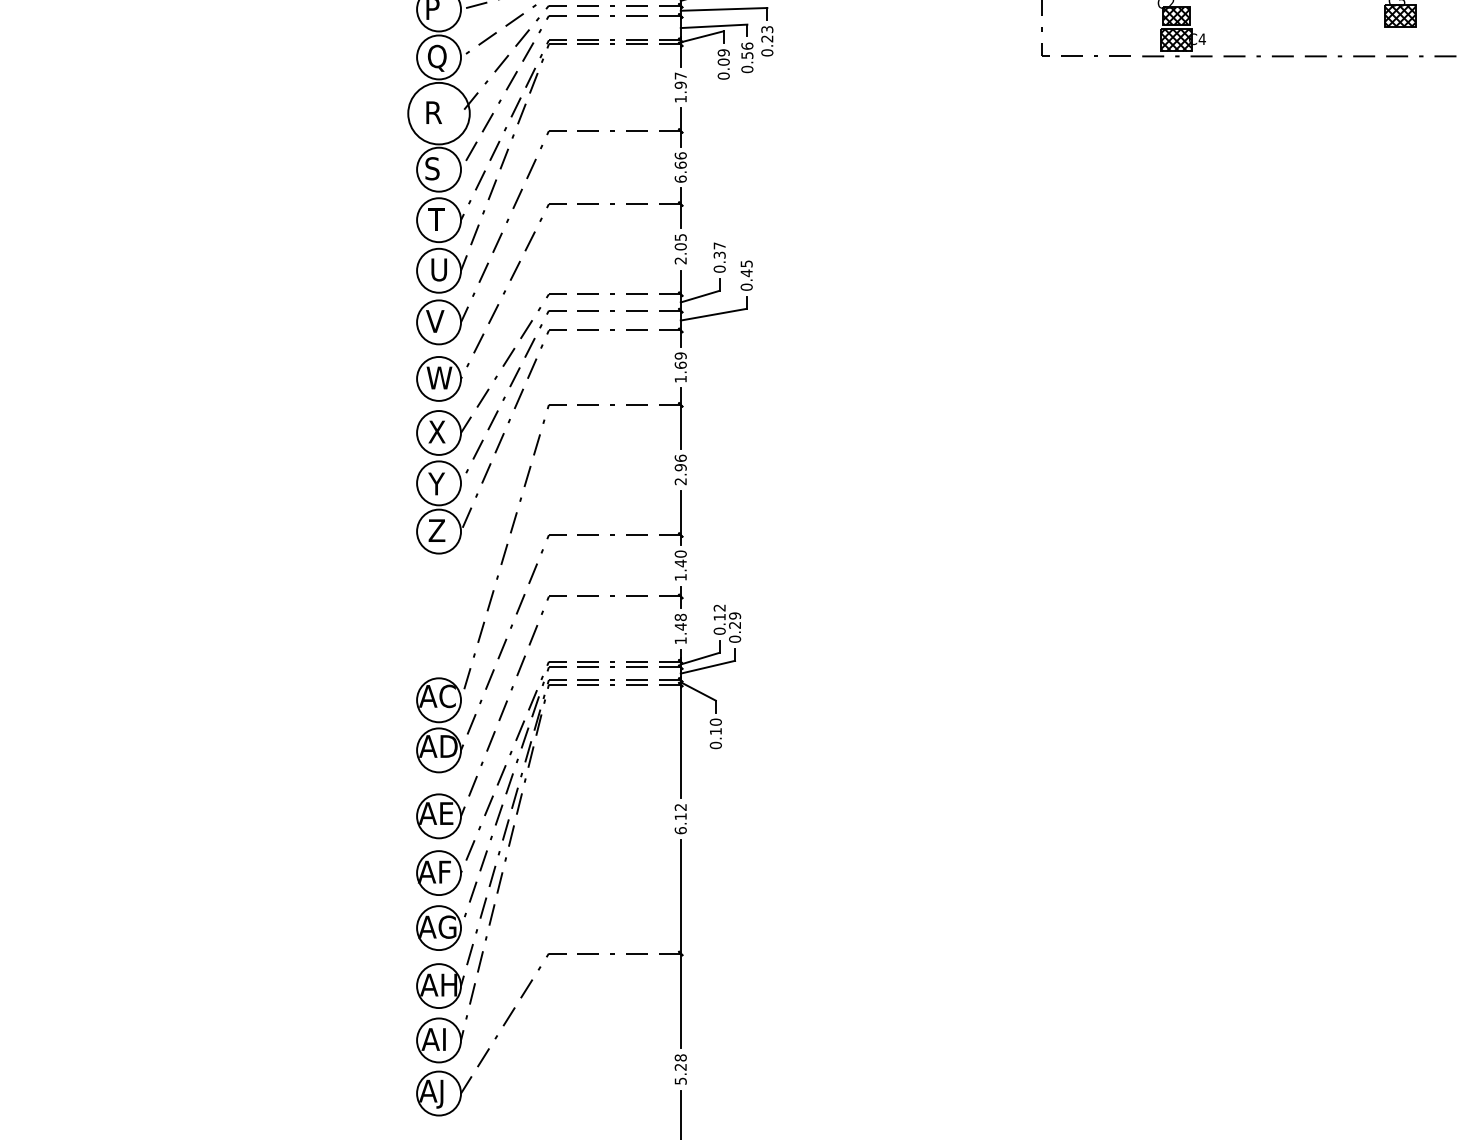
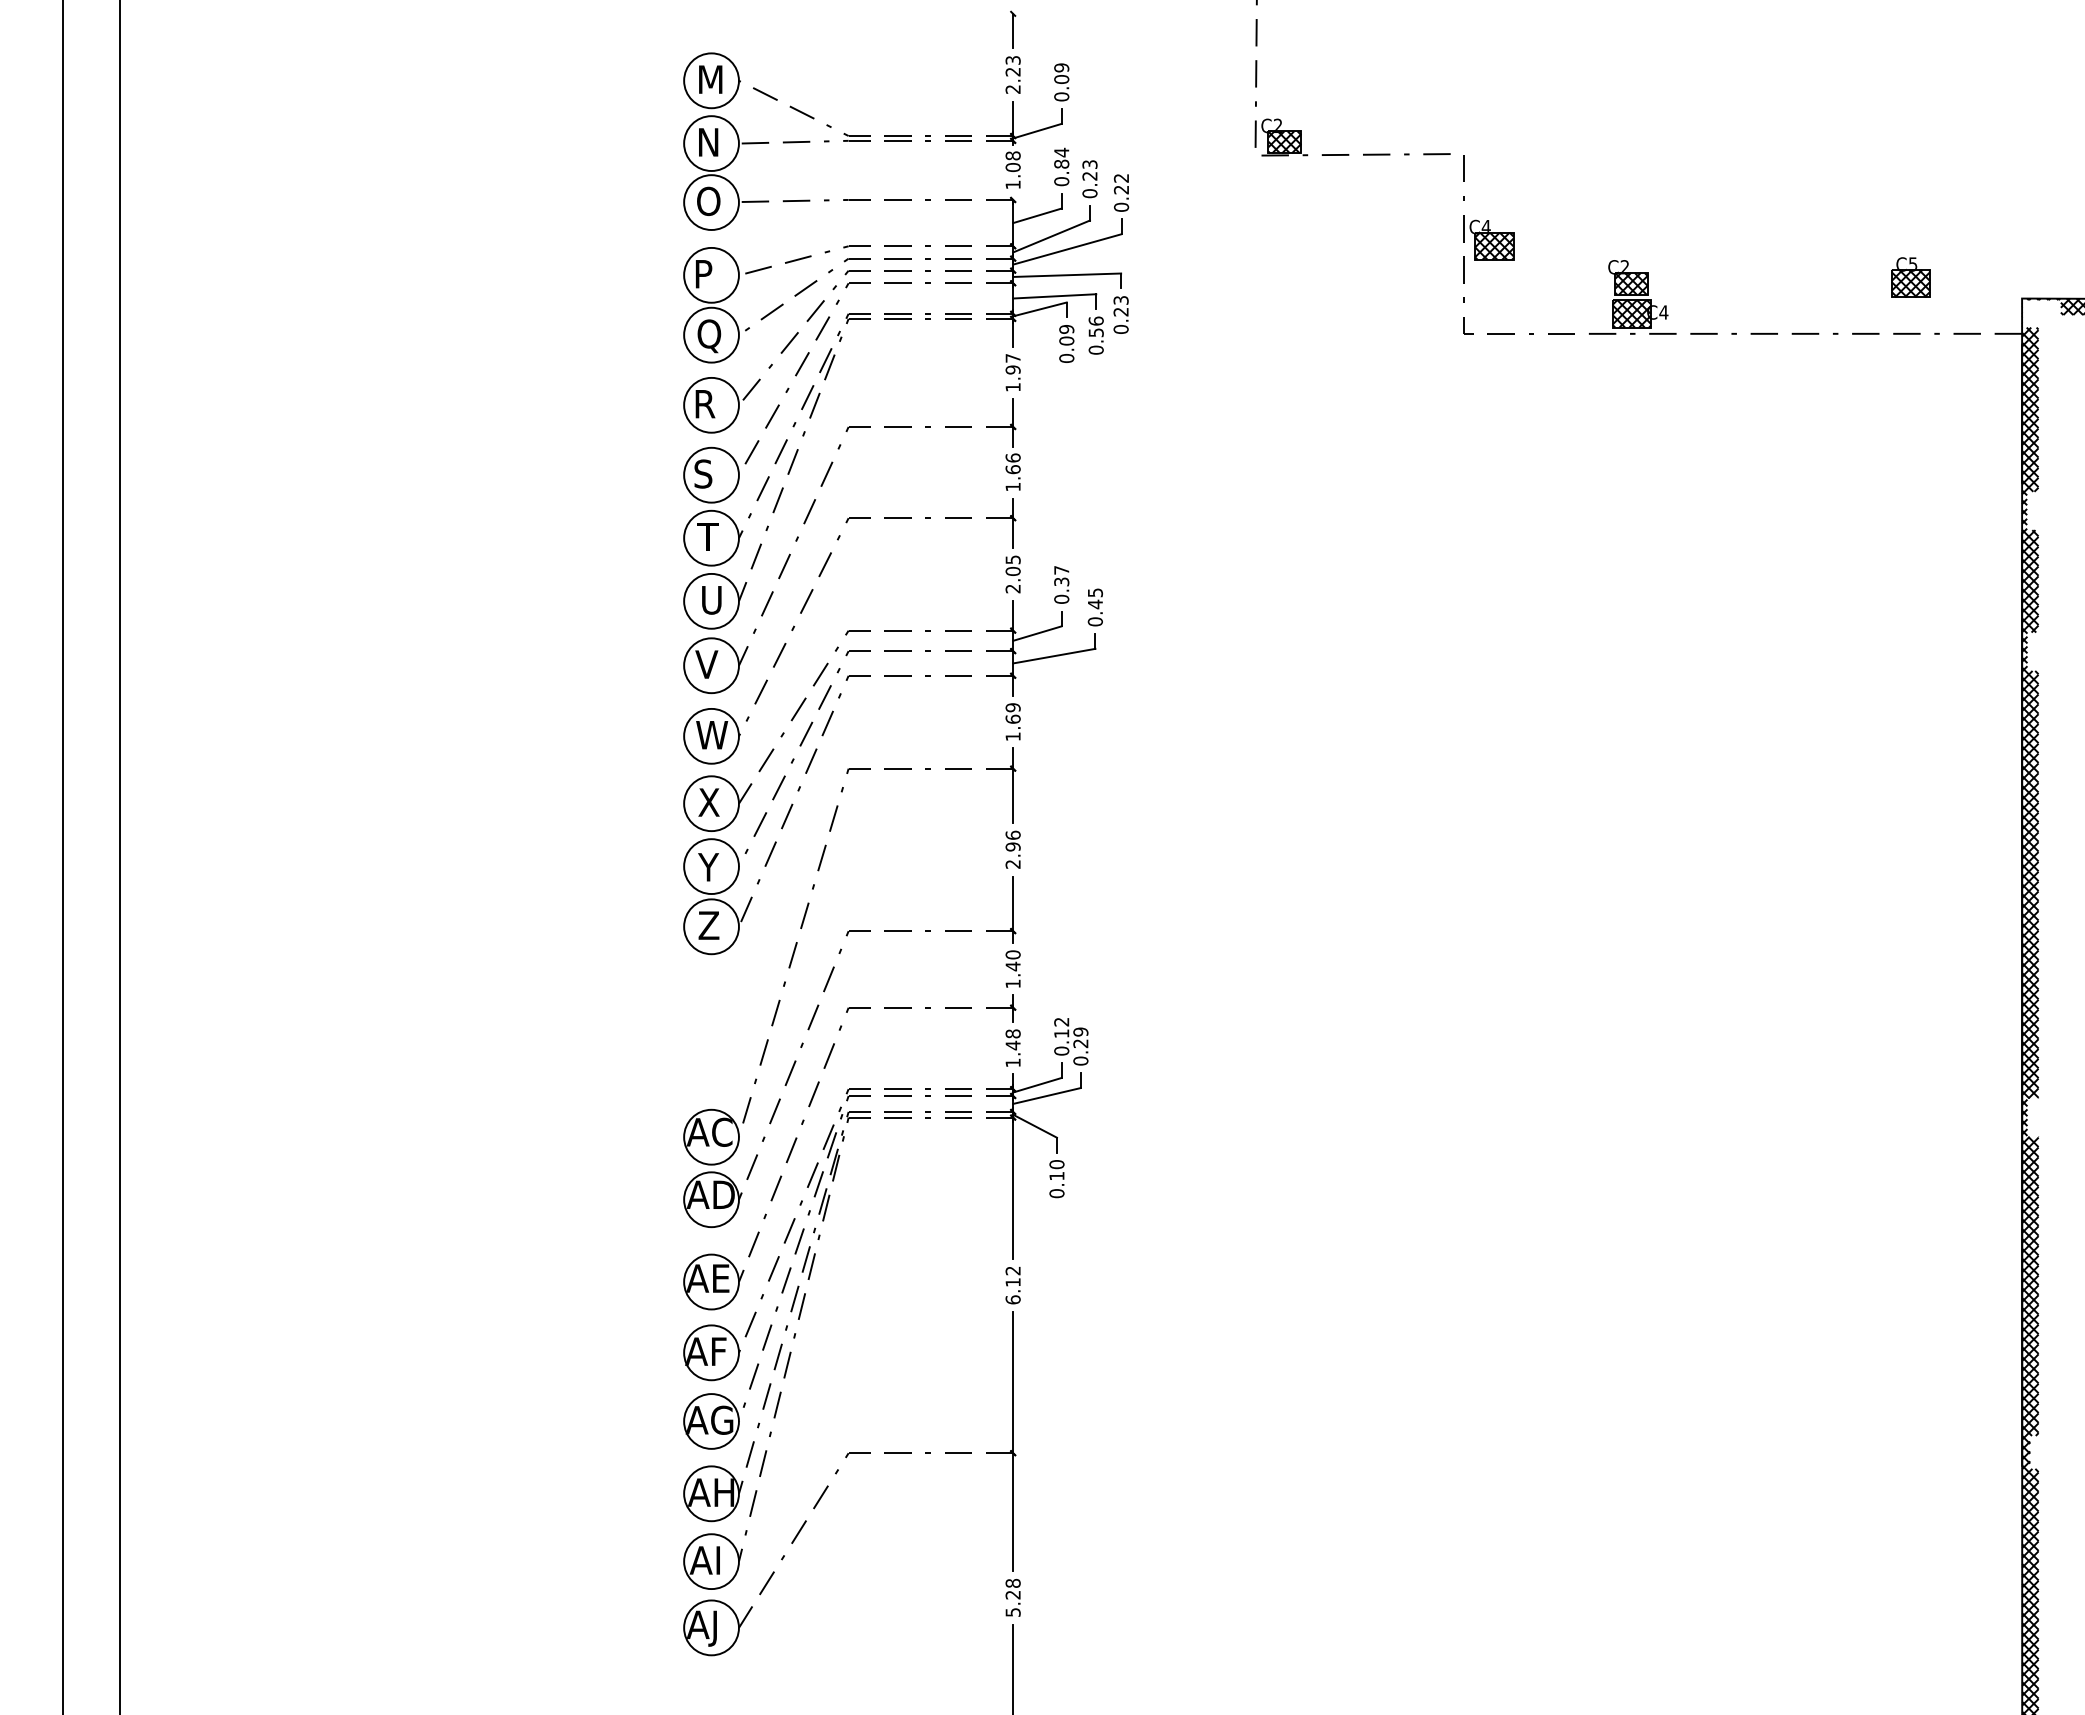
circle: (438, 113) -> (711, 404), size x0.71
text: (680, 178) -> (1012, 486), 6.66 -> 1.66

